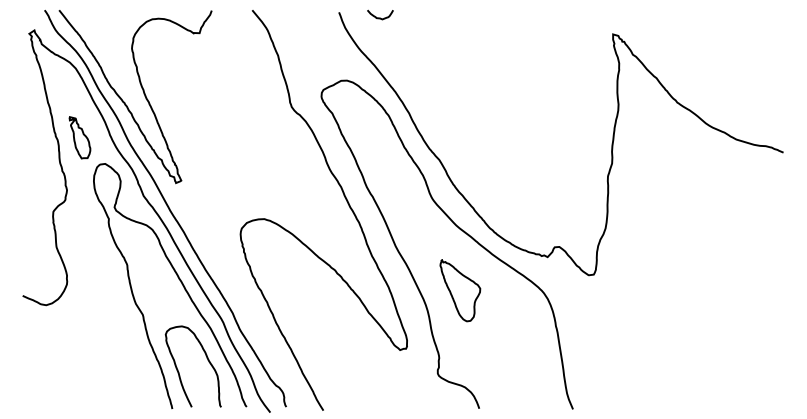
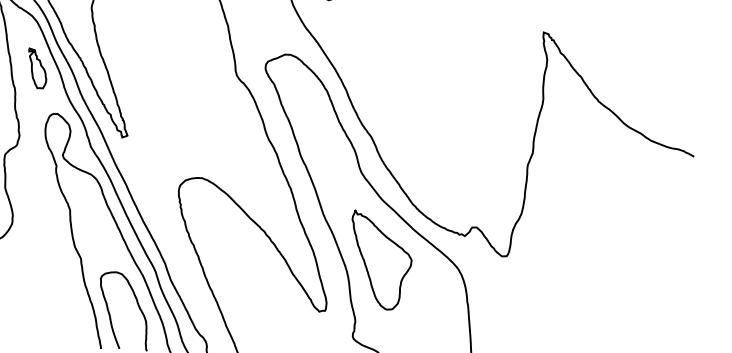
part: (79, 137) -> (37, 68), moved
part: (460, 290) -> (380, 260), size x1.67

